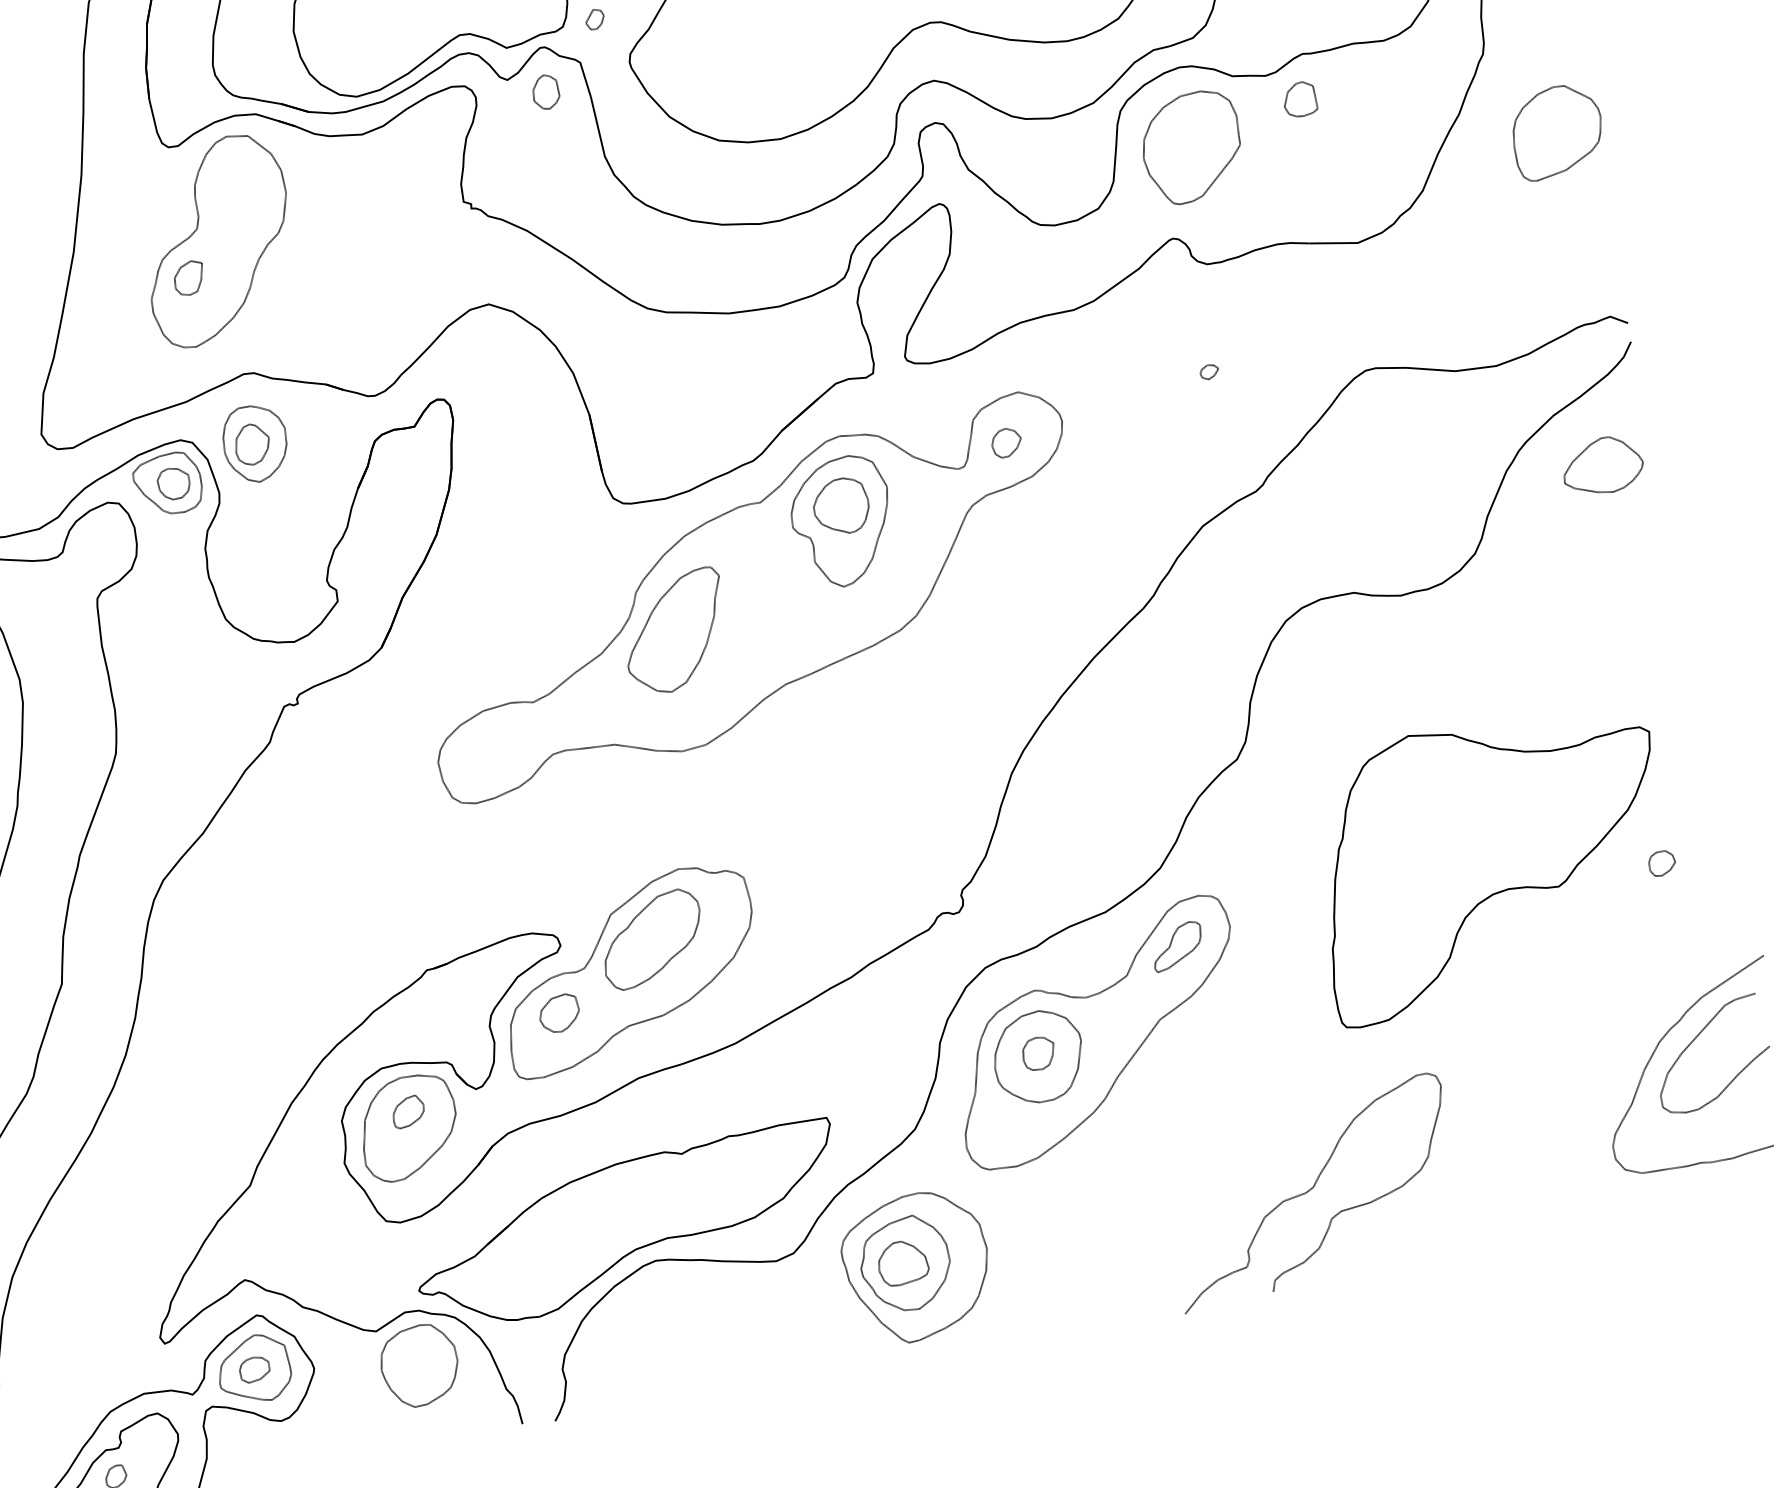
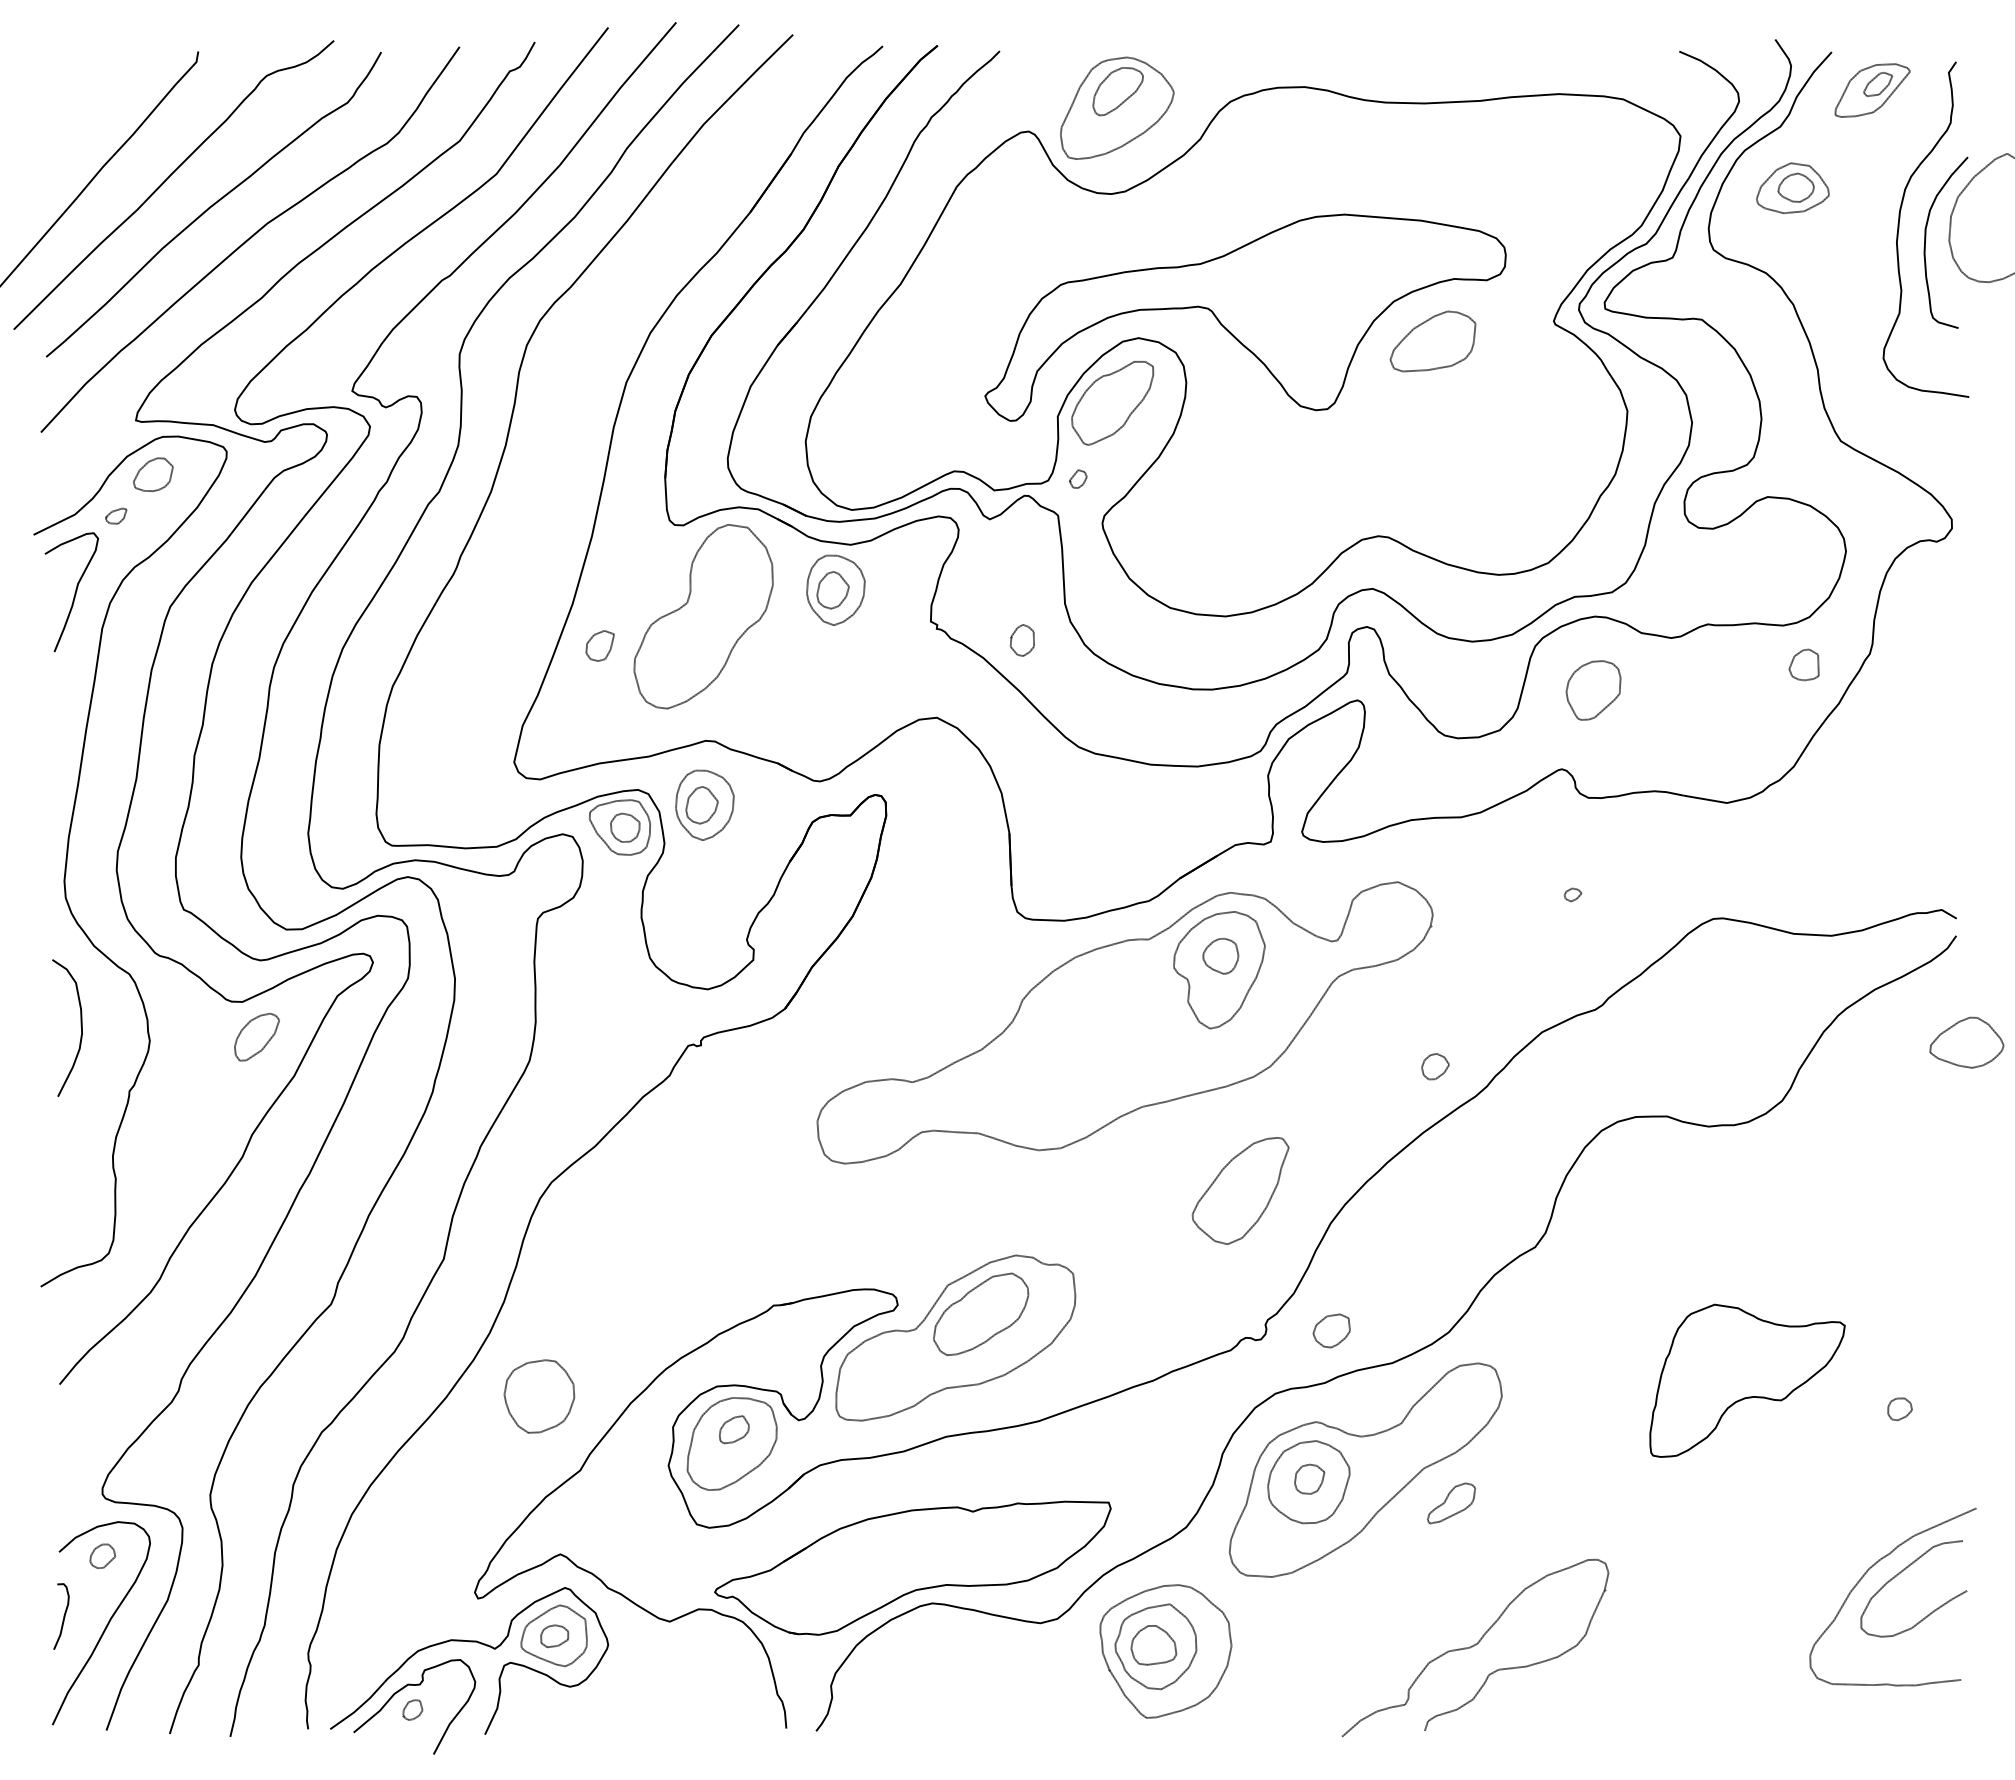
part: (544, 92) -> (1021, 640), moved
part: (1299, 99) -> (1803, 664), moved
part: (1557, 130) -> (1924, 734), removed
part: (1191, 147) -> (1593, 690), size x0.6
part: (354, 185) -> (835, 589), added
part: (188, 277) -> (599, 645), moved
part: (1006, 442) -> (1435, 1066), moved
part: (1602, 465) -> (1966, 1042), moved
part: (841, 506) -> (1220, 956), size x0.7
part: (675, 631) -> (1240, 1190), moved
part: (1491, 862) -> (1747, 1380), size x0.6
part: (1177, 946) -> (1451, 1503), moved
part: (559, 1013) -> (1331, 1330), moved
curve: (1310, 1190) -> (1474, 1646), moved
part: (419, 1365) -> (539, 1396), moved

